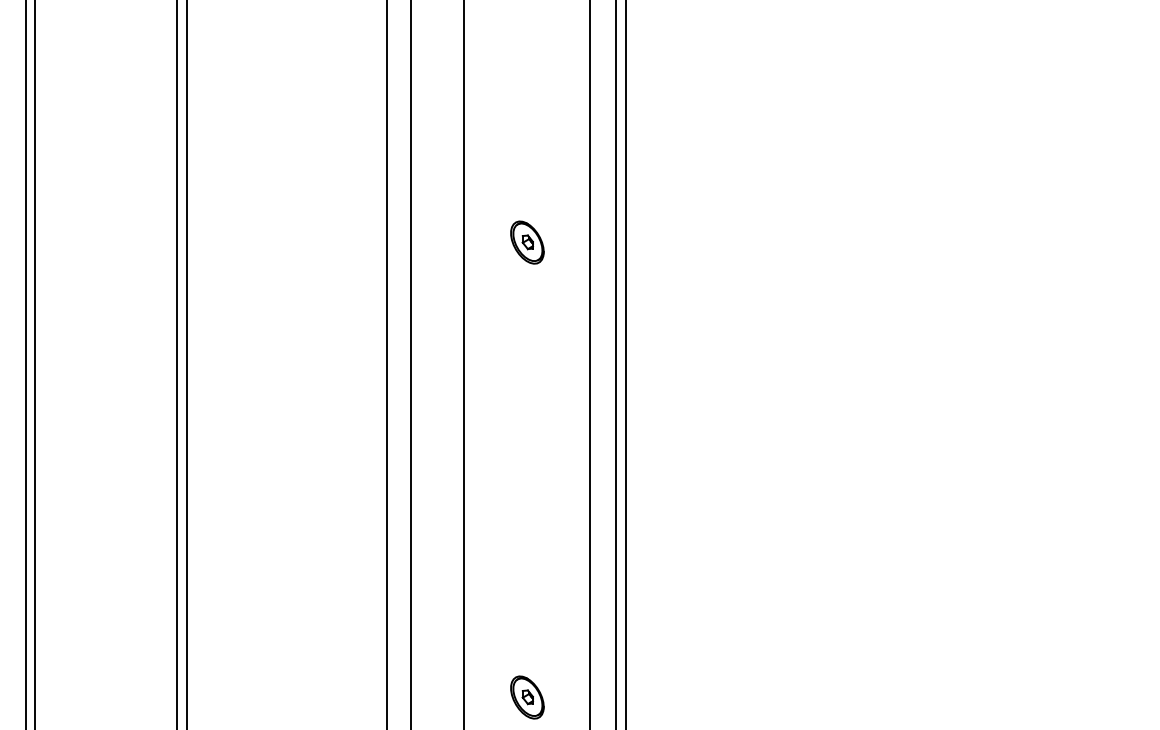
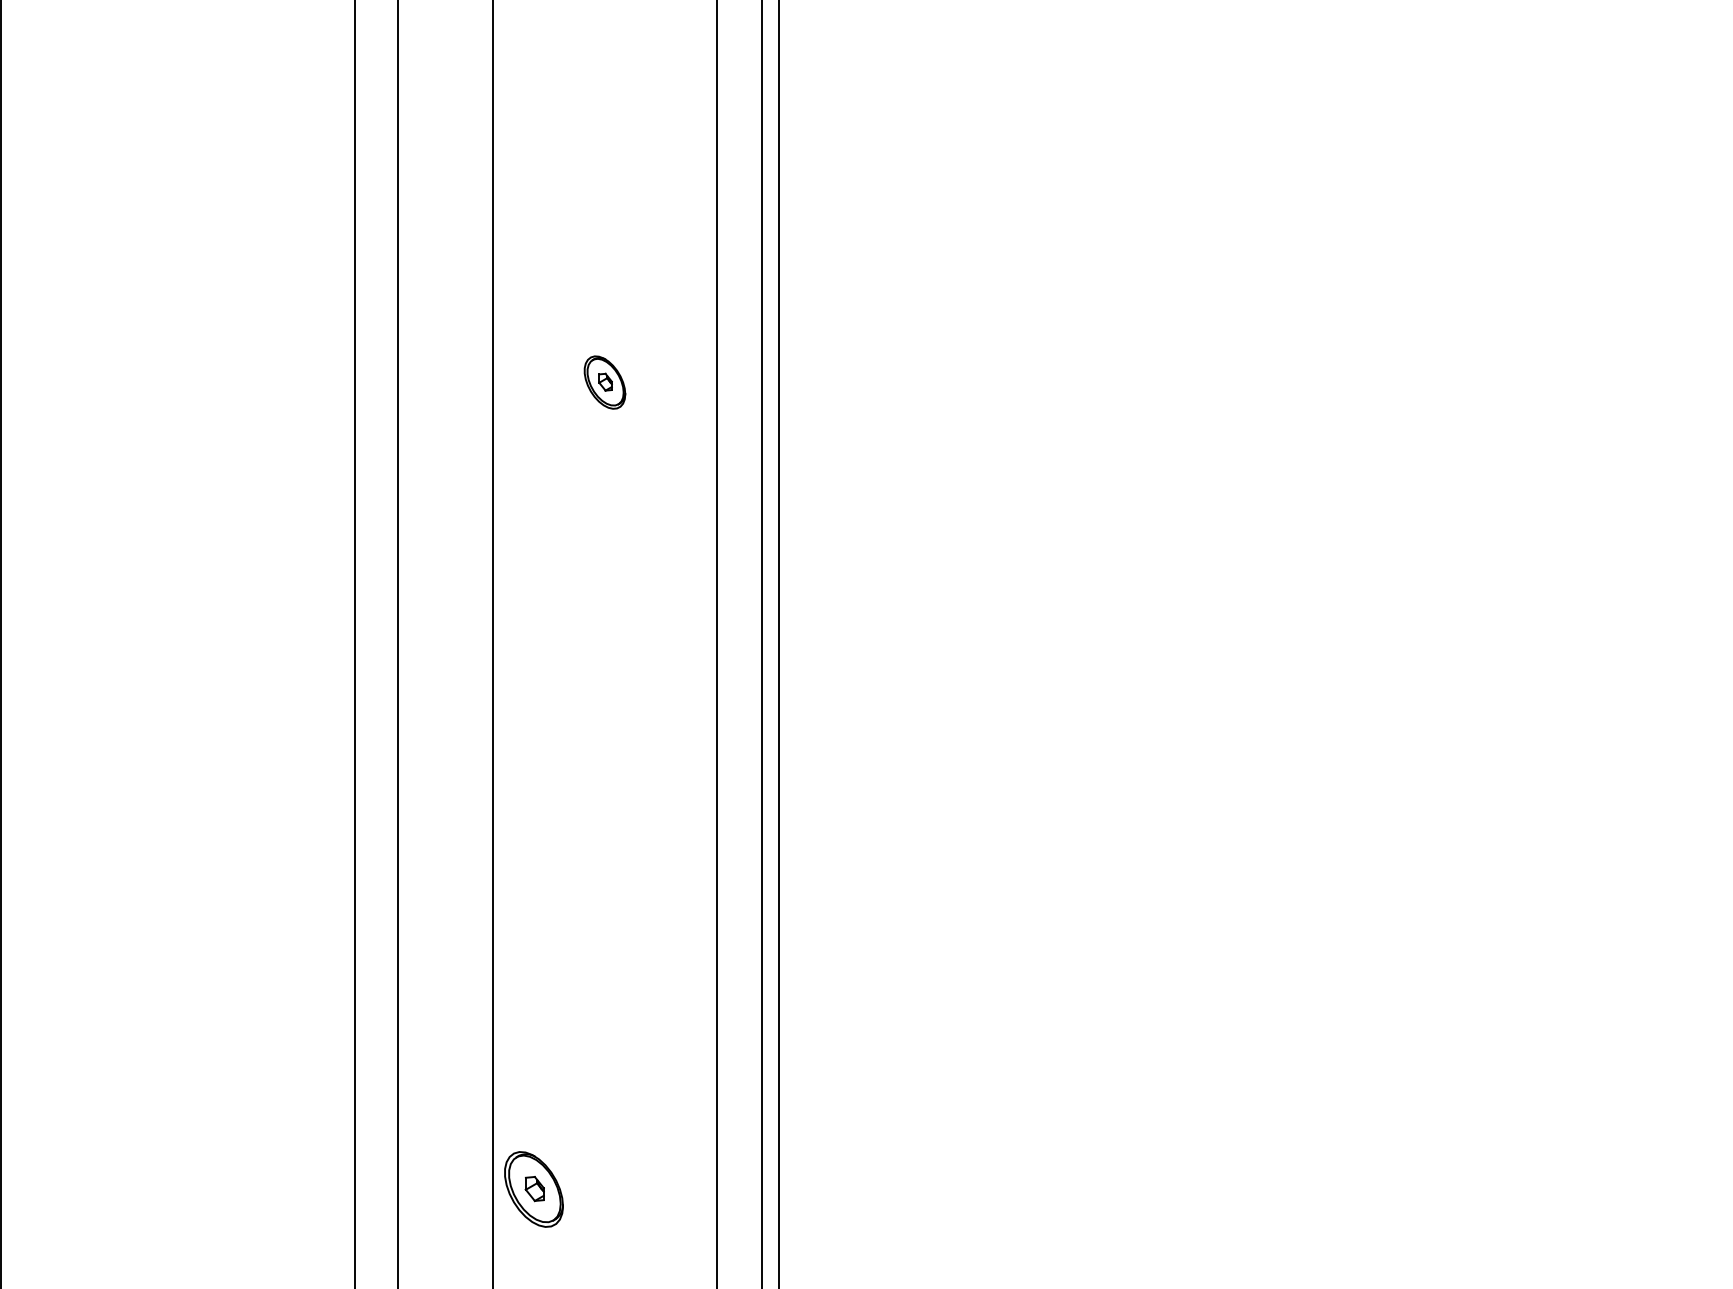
part: (527, 242) -> (605, 382), size x0.7
part: (527, 697) -> (534, 1189), moved

